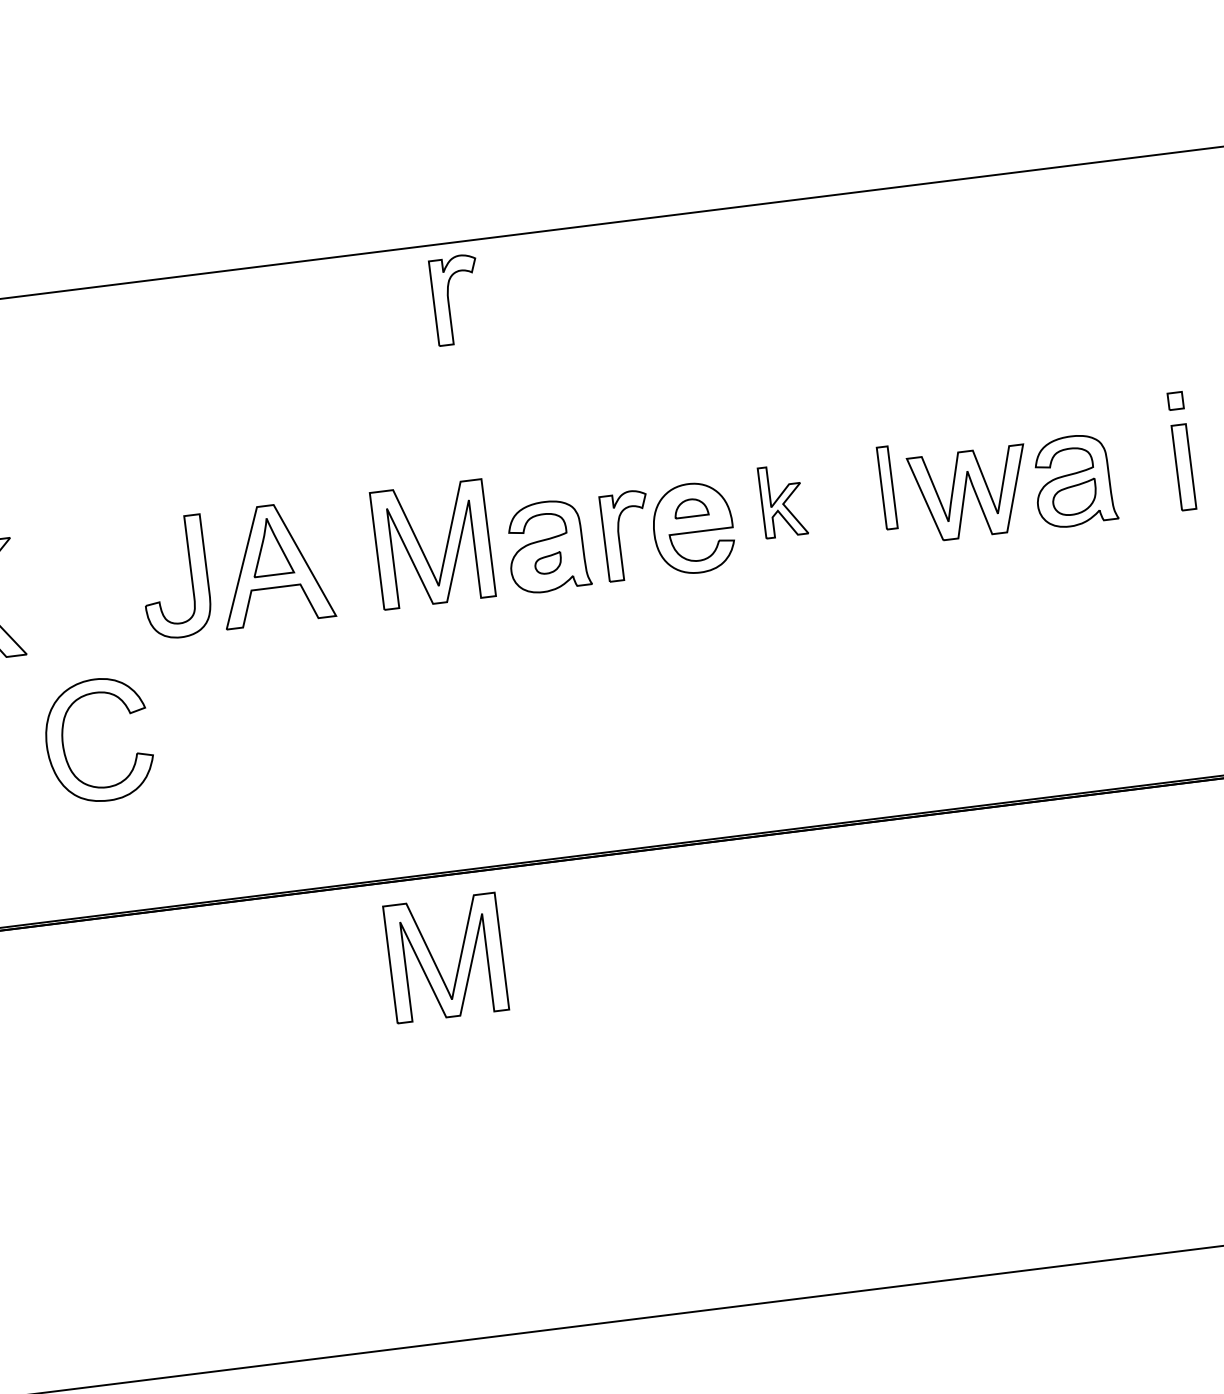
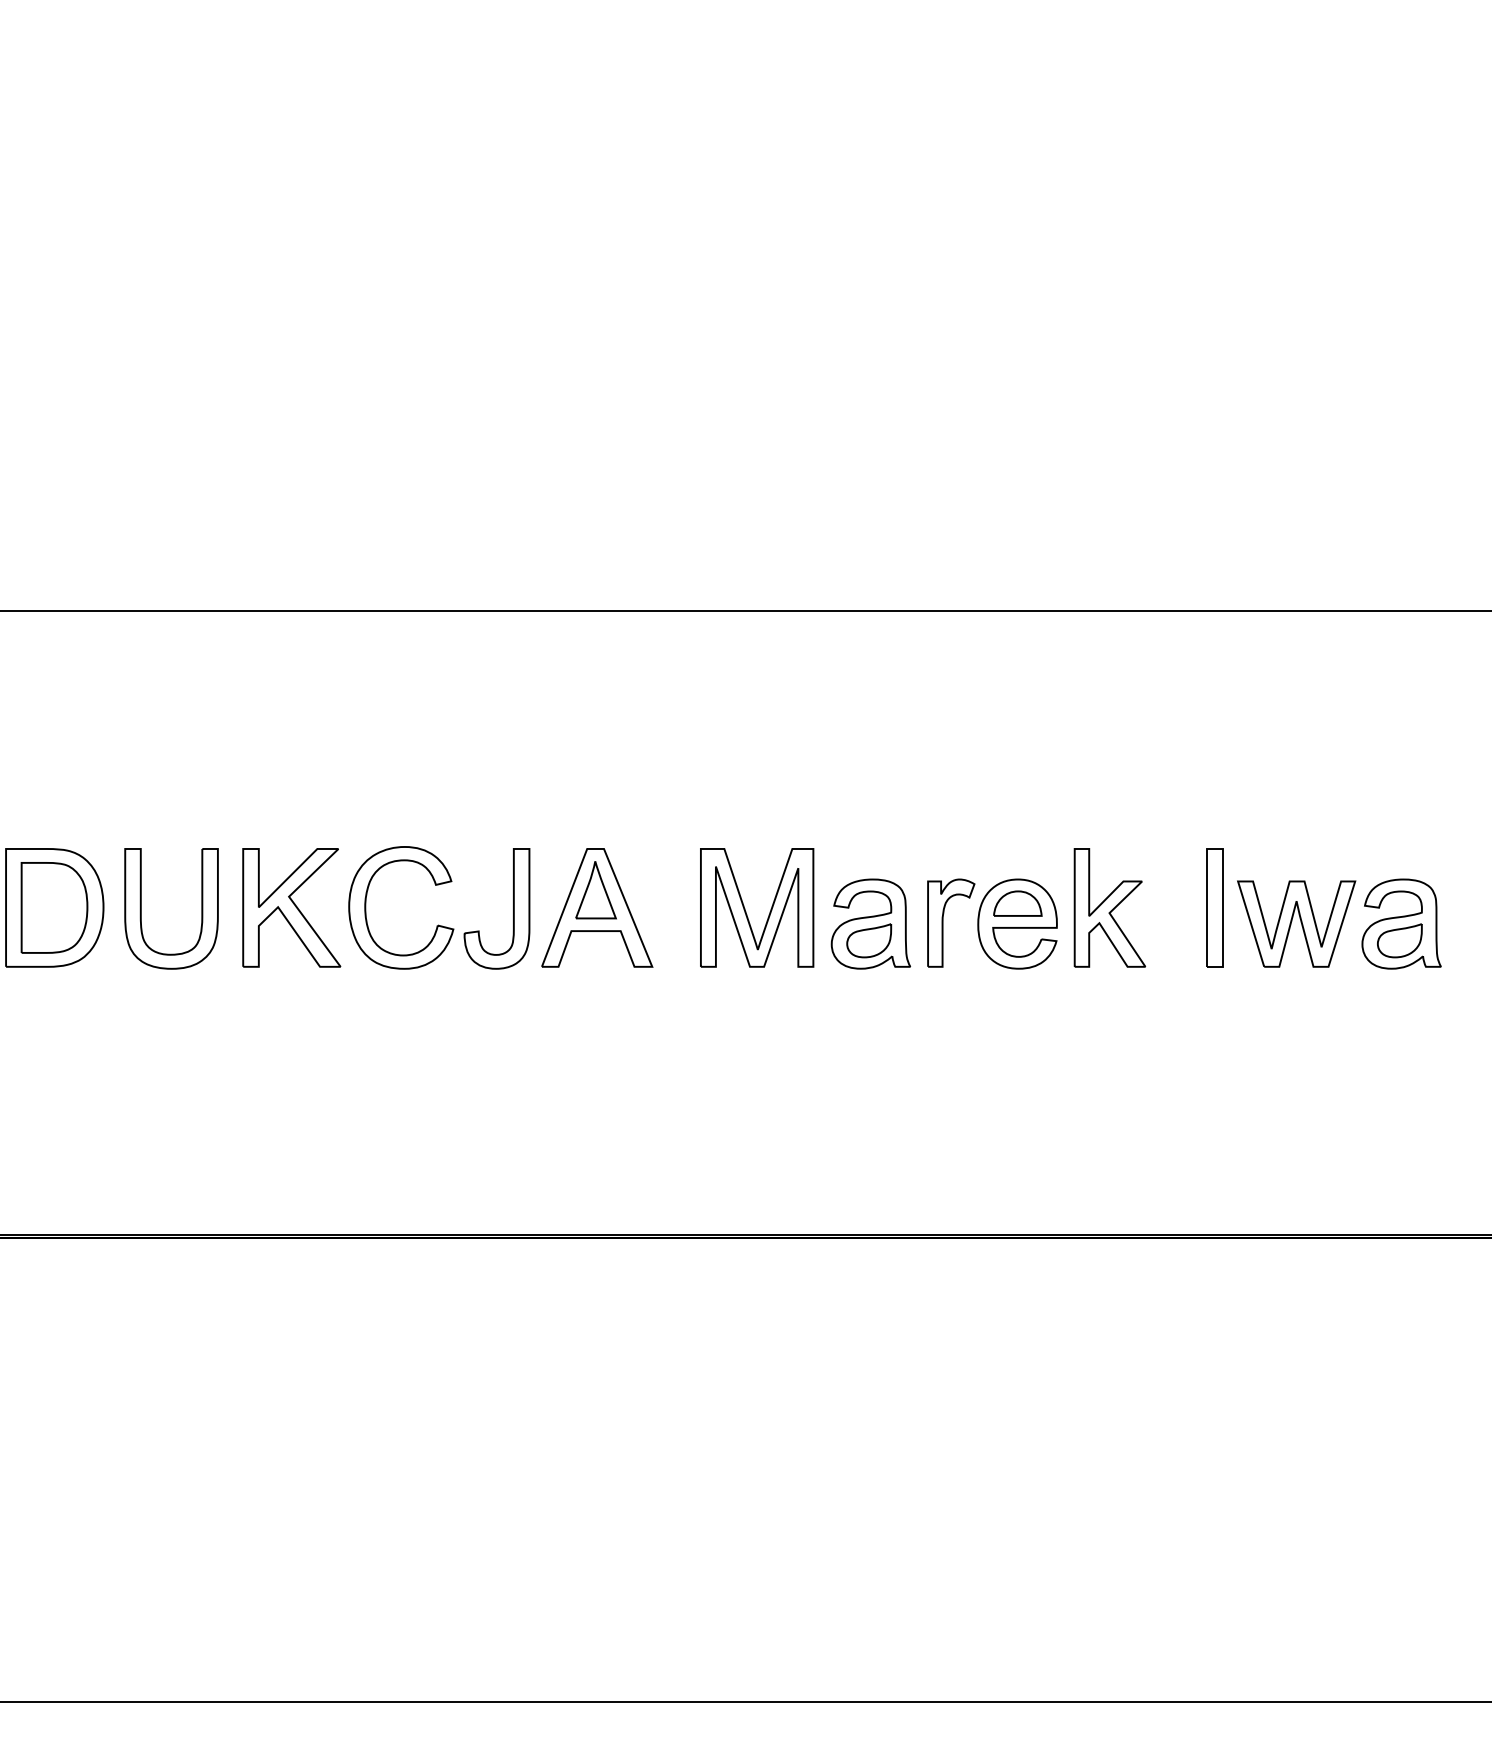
part: (449, 300) -> (803, 667), removed
part: (886, 487) -> (1214, 907), size x1.43
part: (782, 500) -> (1109, 907), size x1.67
part: (690, 507) -> (1017, 903), size x1.43
part: (548, 562) -> (869, 940), size x1.67
part: (64, 744) -> (366, 907), moved
part: (436, 962) -> (708, 1323), removed

